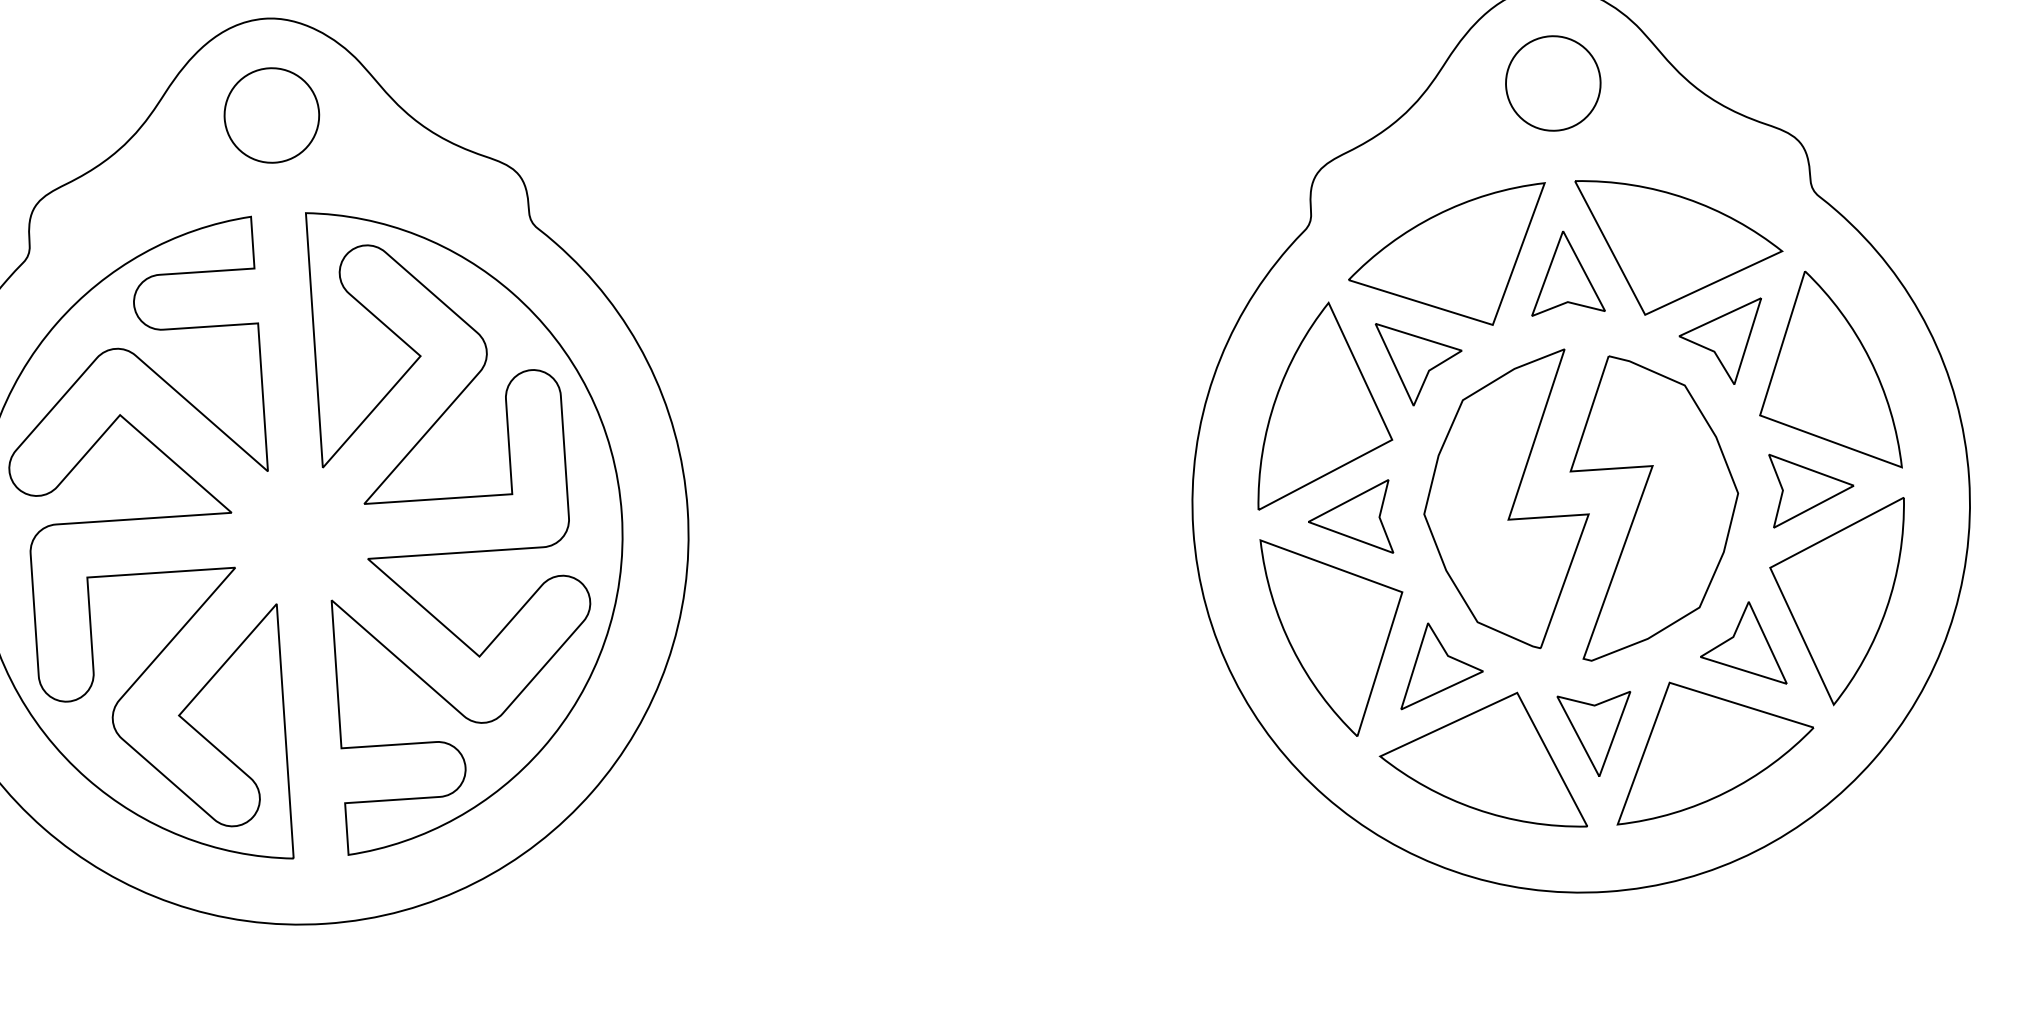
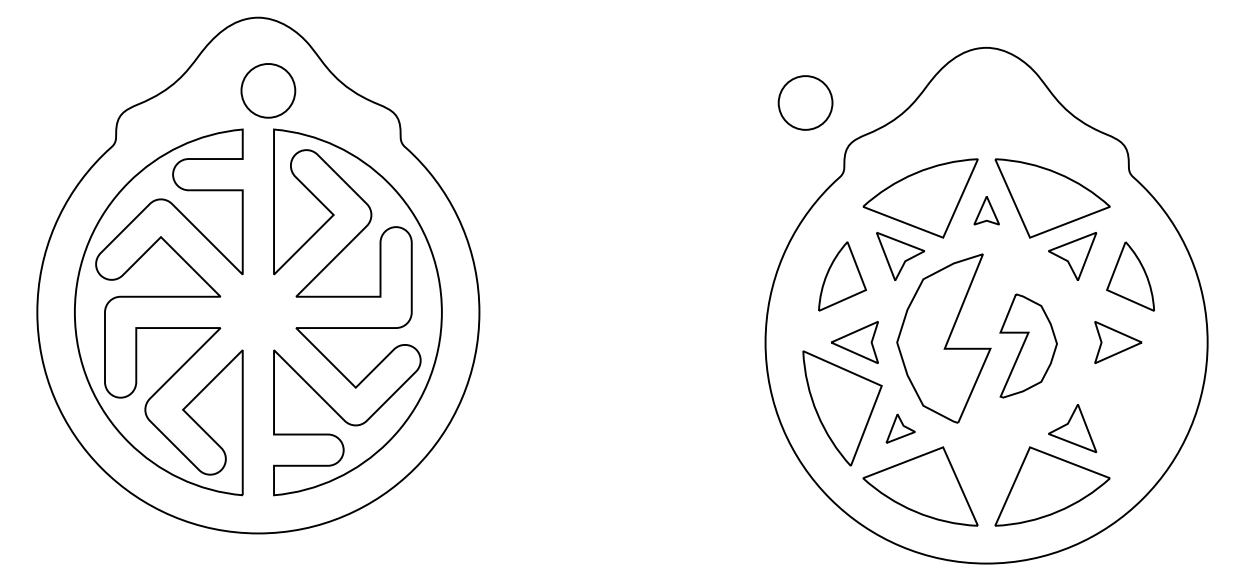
part: (1553, 82) -> (805, 102), moved
part: (272, 114) -> (268, 90), moved
part: (1565, 272) -> (986, 210), size x0.6
part: (1826, 371) -> (1130, 276), size x0.6
part: (1320, 404) -> (842, 276), size x0.6
part: (1655, 504) -> (1028, 345), size x0.6
part: (1841, 602) -> (1130, 408), removed
part: (1440, 664) -> (900, 428), size x0.6
part: (1596, 735) -> (986, 474), removed

